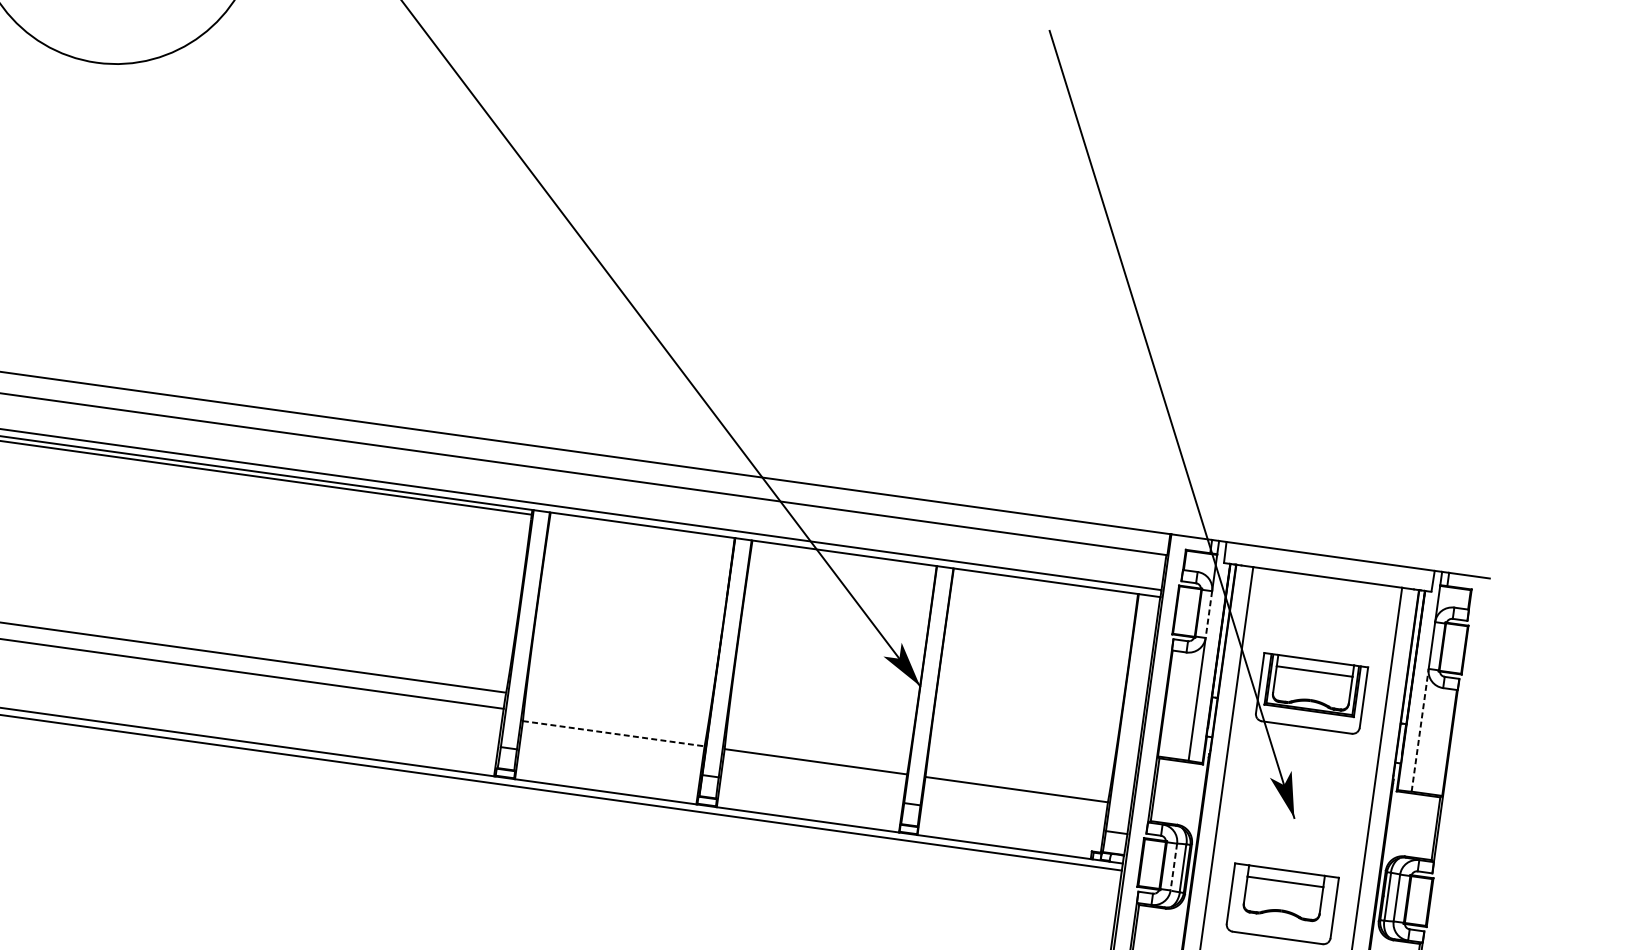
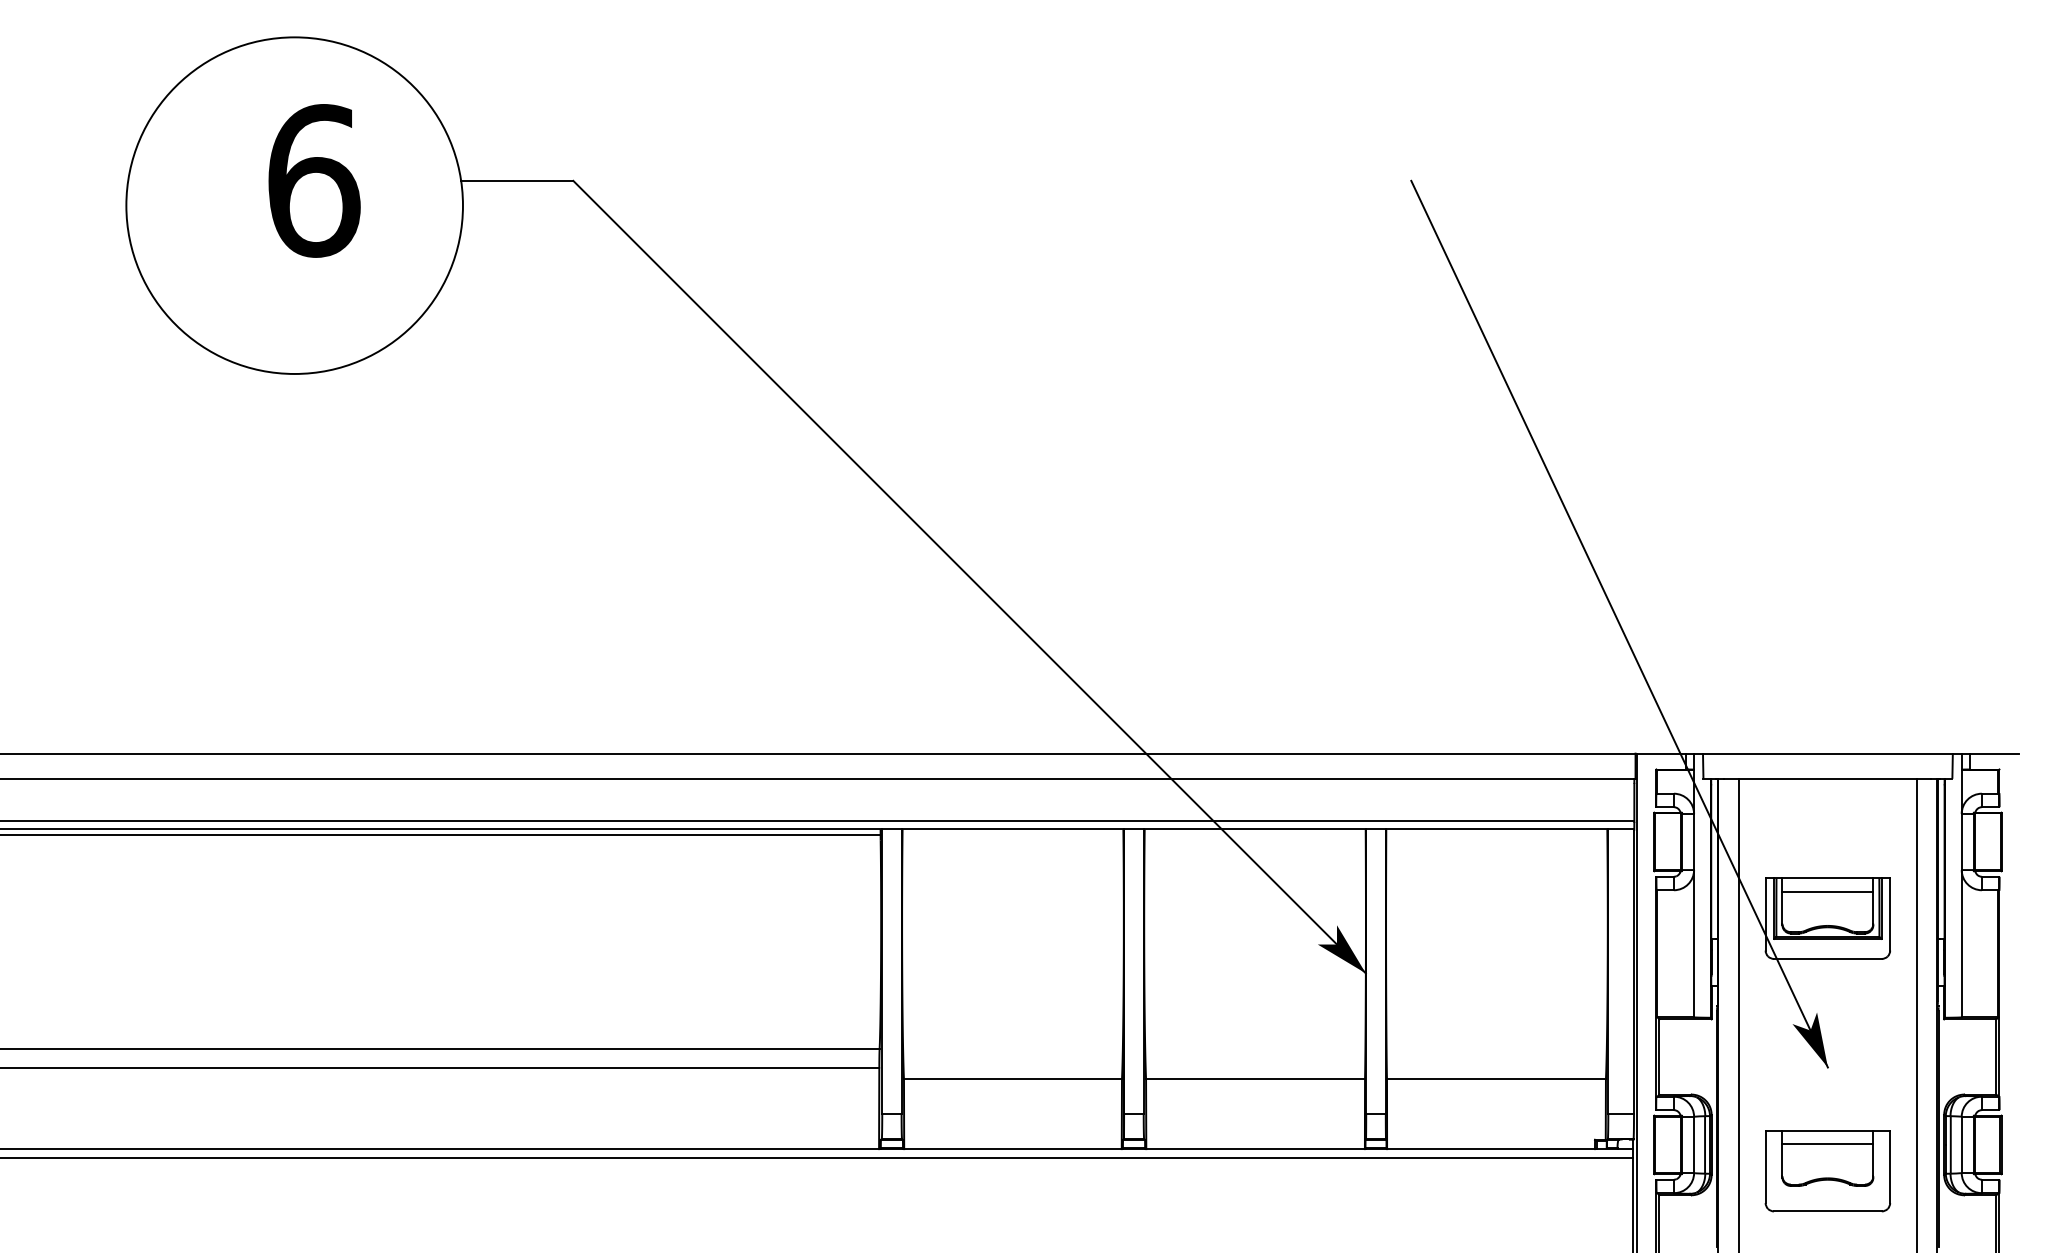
line: (1209, 615) -> (1694, 842), dashed -> solid
line: (1420, 730) -> (1961, 943), dashed -> solid
line: (614, 733) -> (1013, 1079), dashed -> solid
line: (1174, 867) -> (1694, 1145), dashed -> solid

